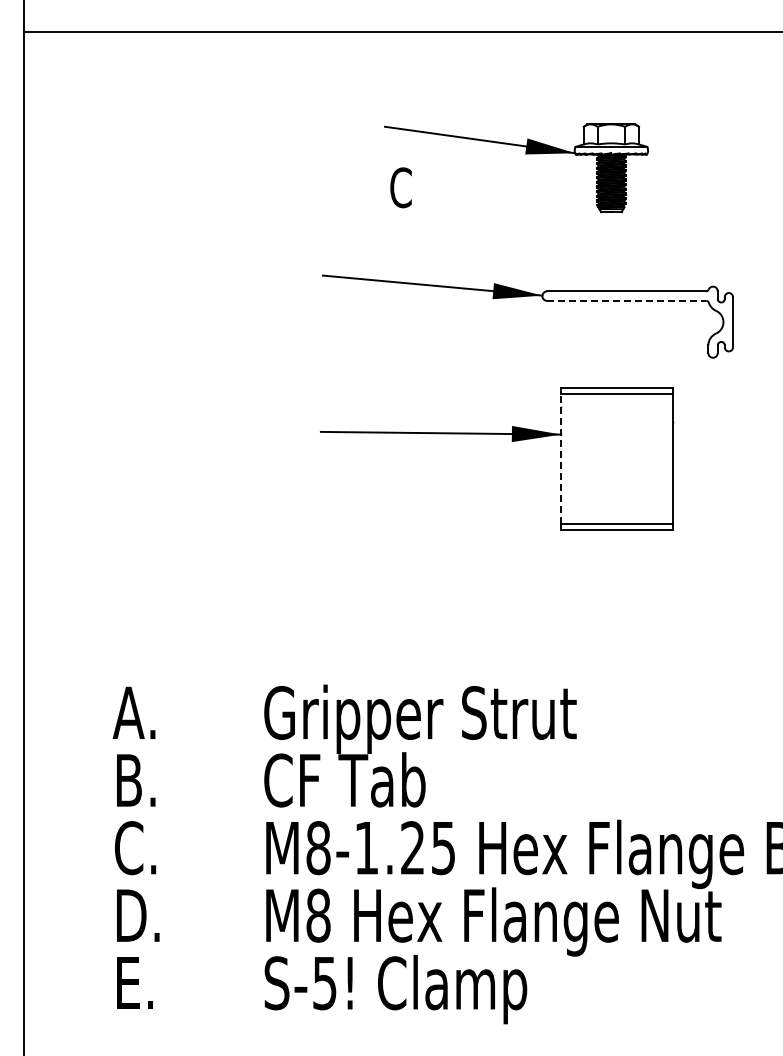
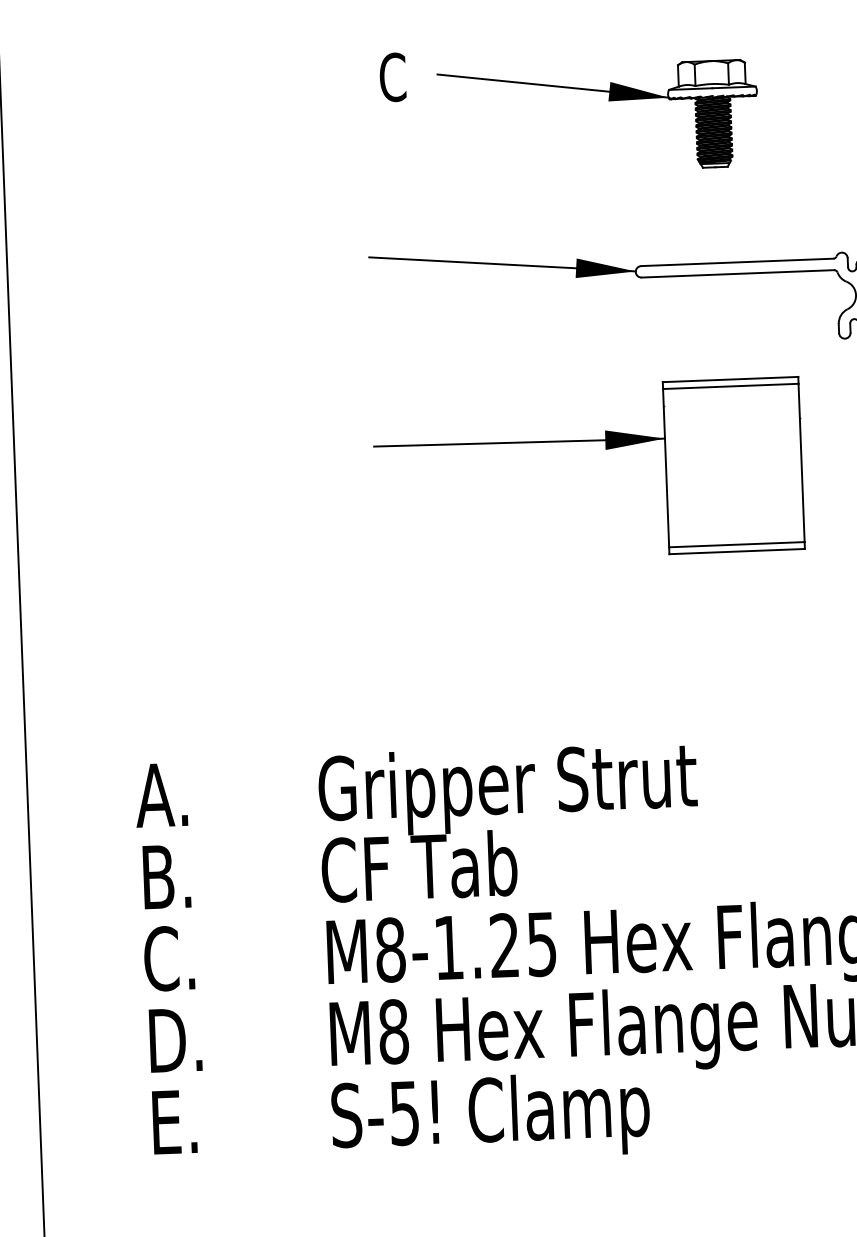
text: (400, 187) -> (392, 77), moved
line: (626, 300) -> (737, 273), dashed -> solid
line: (561, 458) -> (666, 467), dashed -> solid

